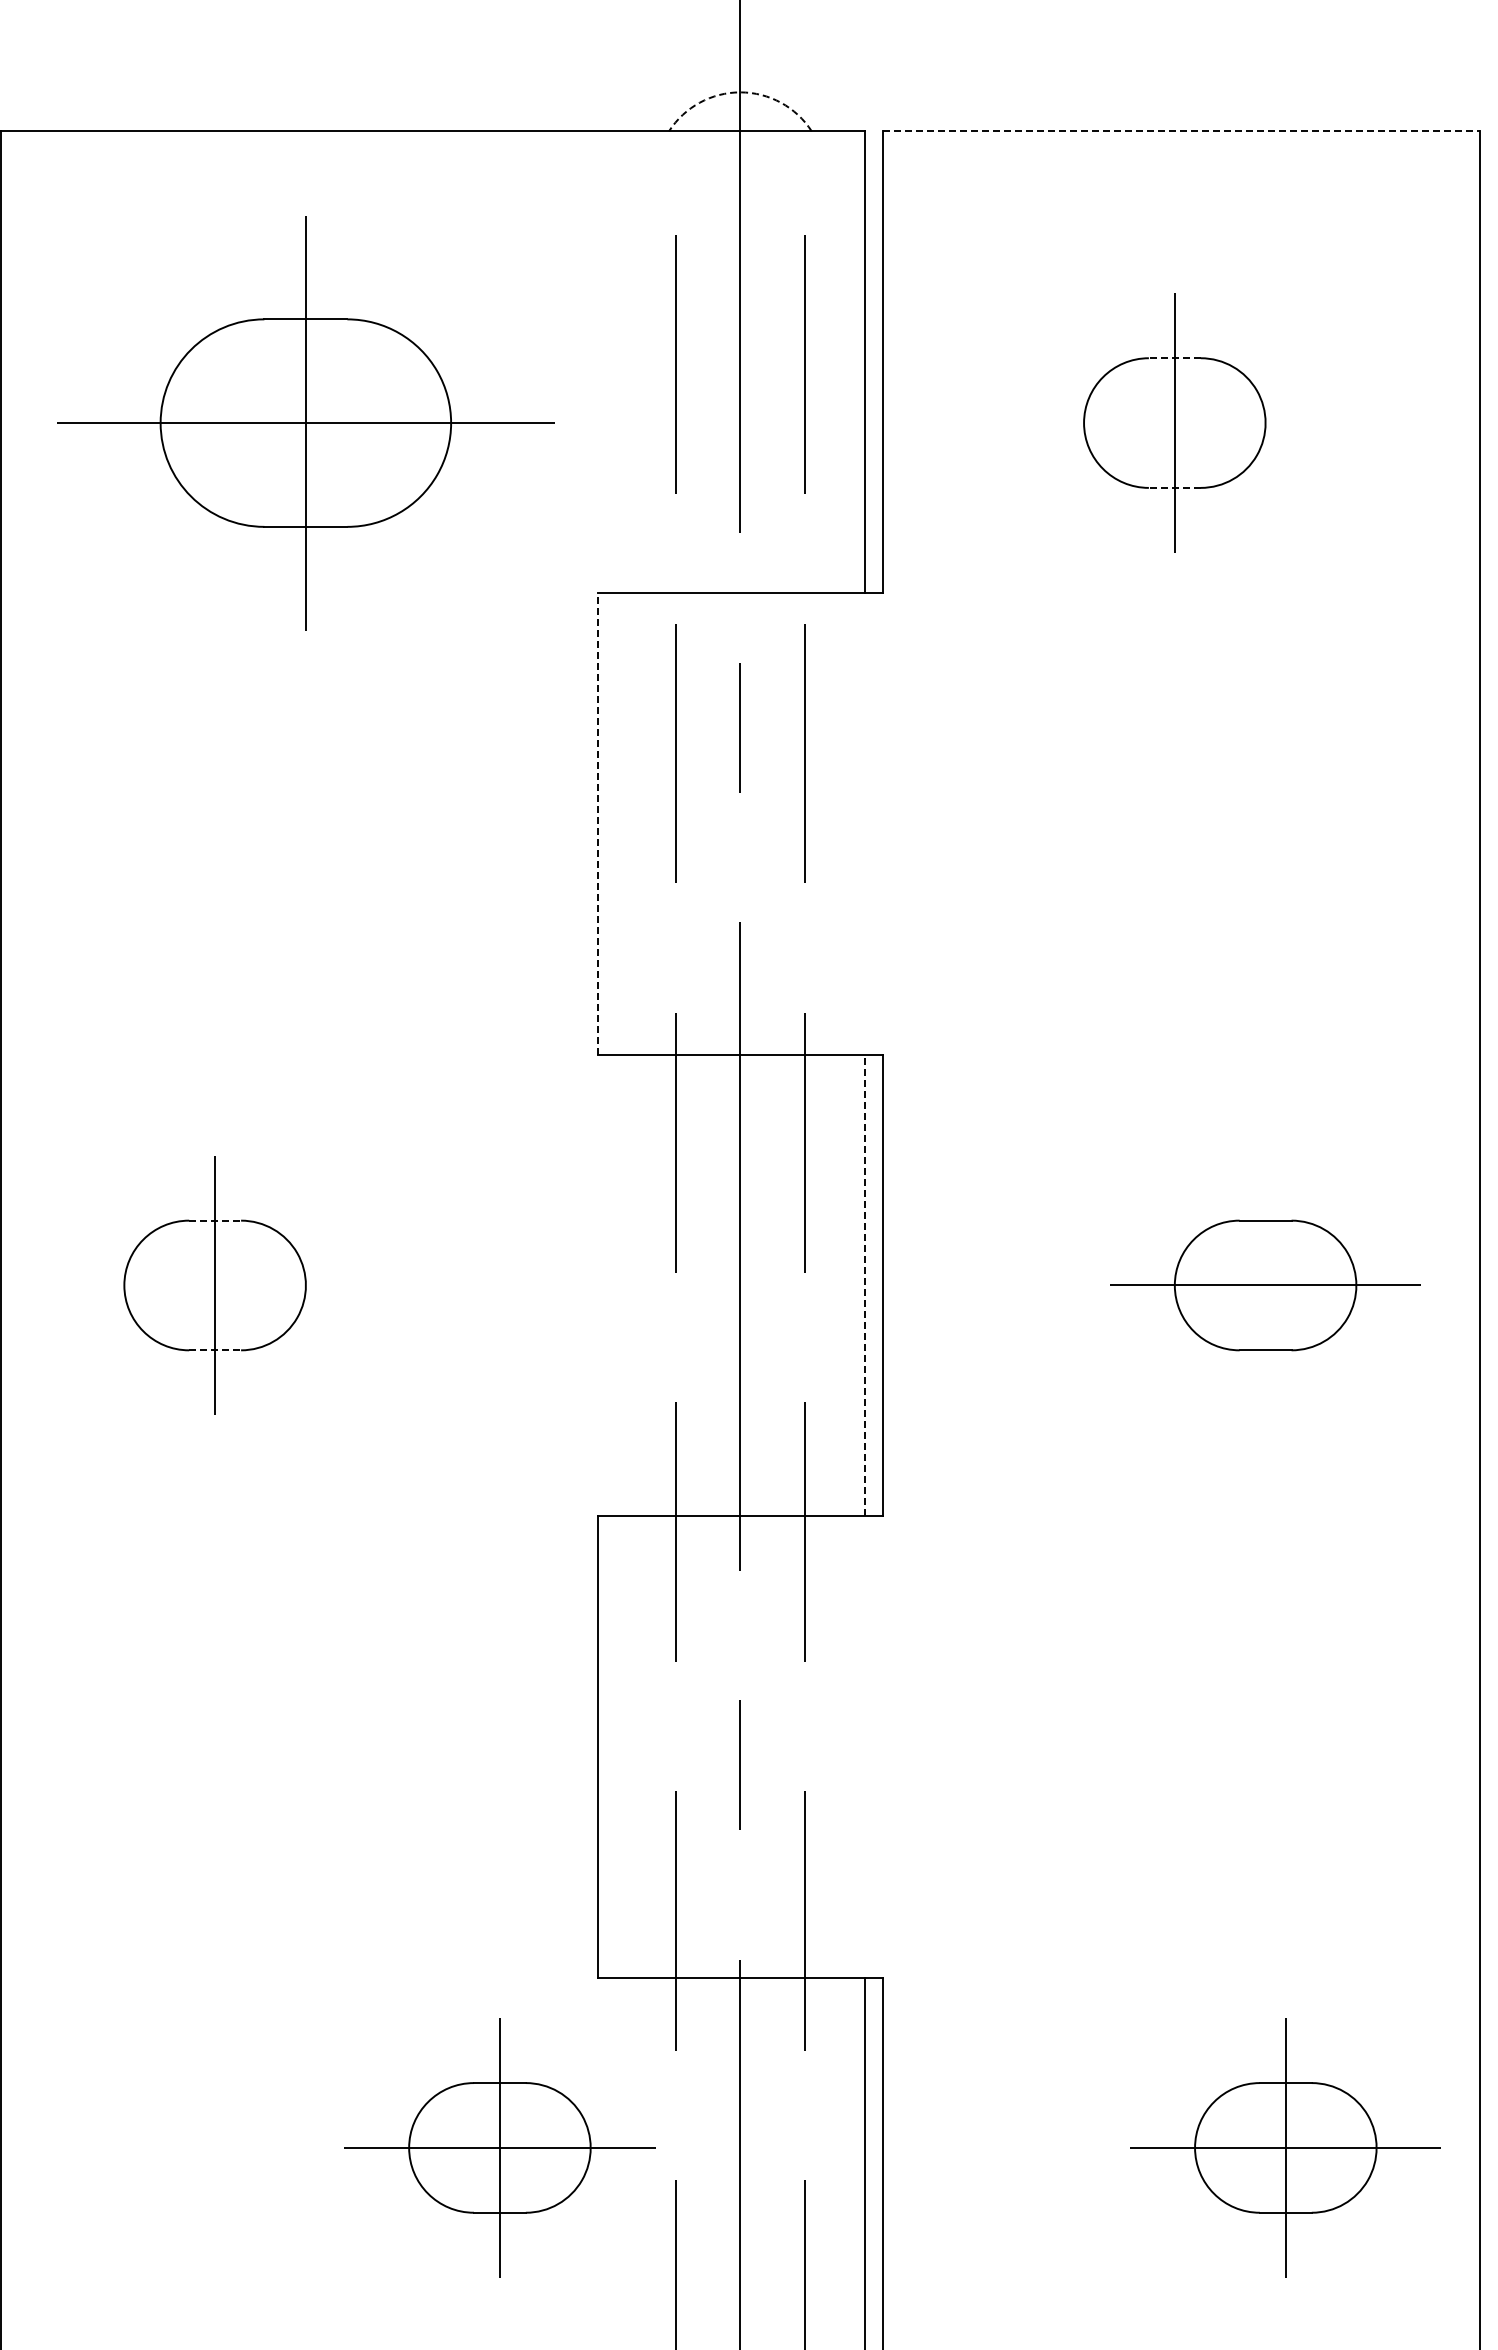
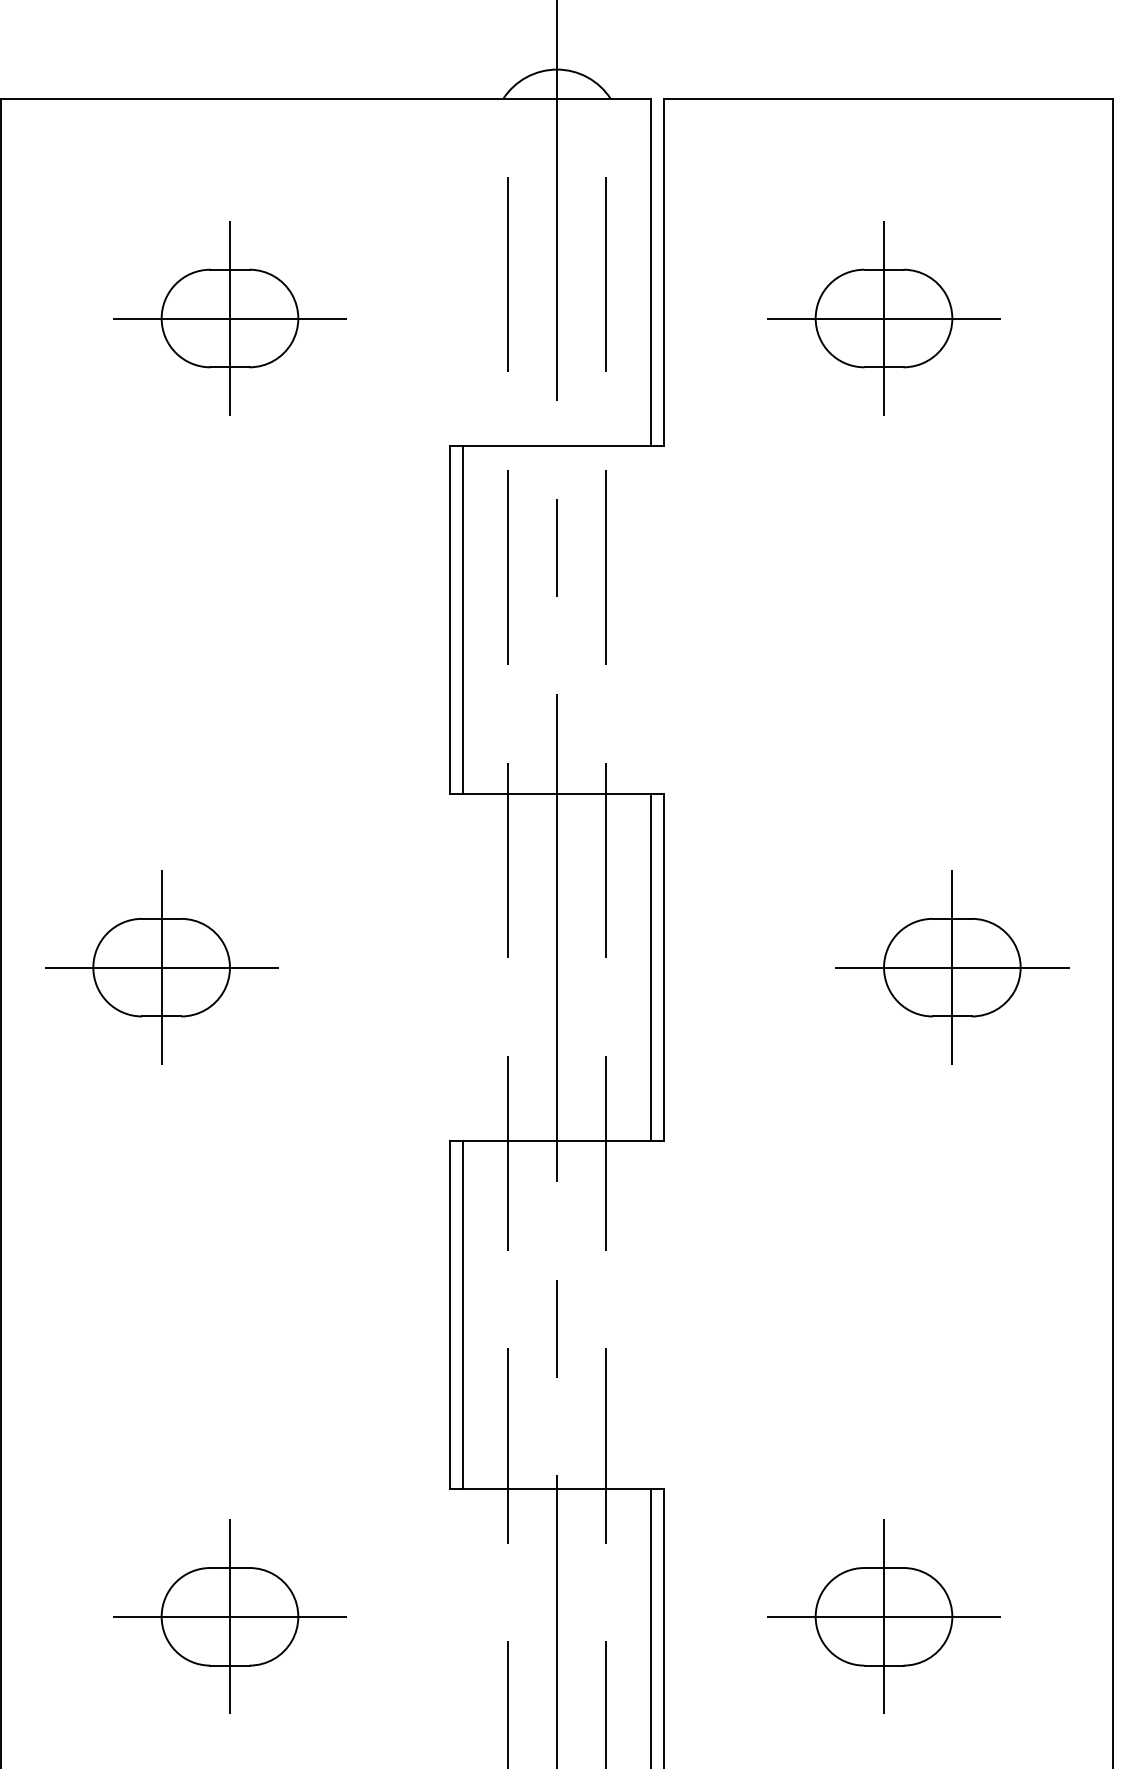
arc: (740, 92) -> (557, 69), dashed -> solid
line: (1181, 131) -> (889, 99), dashed -> solid
line: (1174, 358) -> (883, 269), dashed -> solid
part: (305, 422) -> (229, 318), size x0.62
line: (1174, 423) -> (883, 318), added
line: (1174, 487) -> (883, 367), dashed -> solid
line: (597, 823) -> (449, 619), dashed -> solid
line: (615, 823) -> (463, 619), added
line: (215, 1220) -> (161, 918), dashed -> solid
line: (214, 1285) -> (161, 967), added
line: (864, 1285) -> (650, 967), dashed -> solid
line: (1265, 1285) -> (952, 967), added
line: (215, 1350) -> (161, 1016), dashed -> solid
line: (615, 1747) -> (463, 1315), added
part: (499, 2147) -> (229, 1616), moved
part: (1285, 2147) -> (883, 1616), moved

